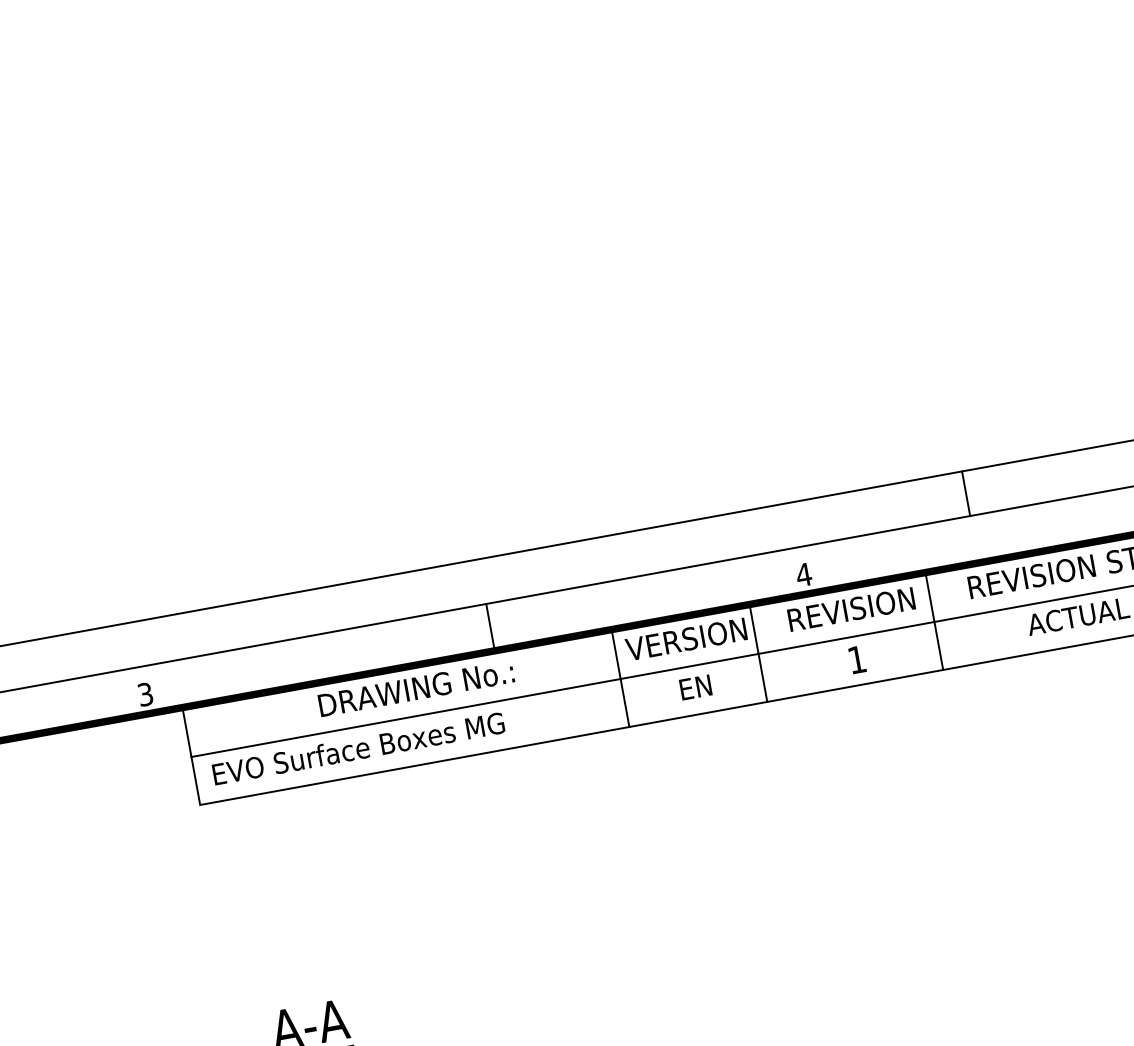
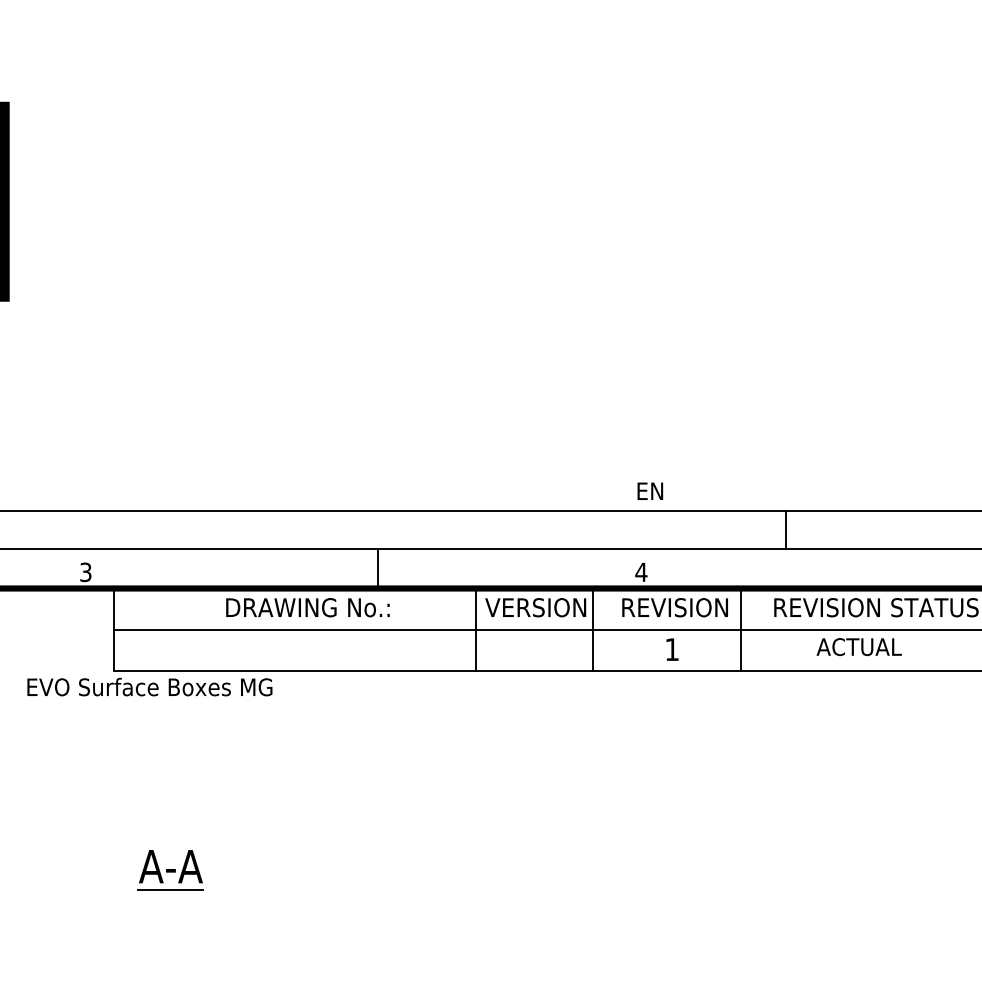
text: (695, 686) -> (650, 490), moved
text: (358, 747) -> (149, 686), moved

